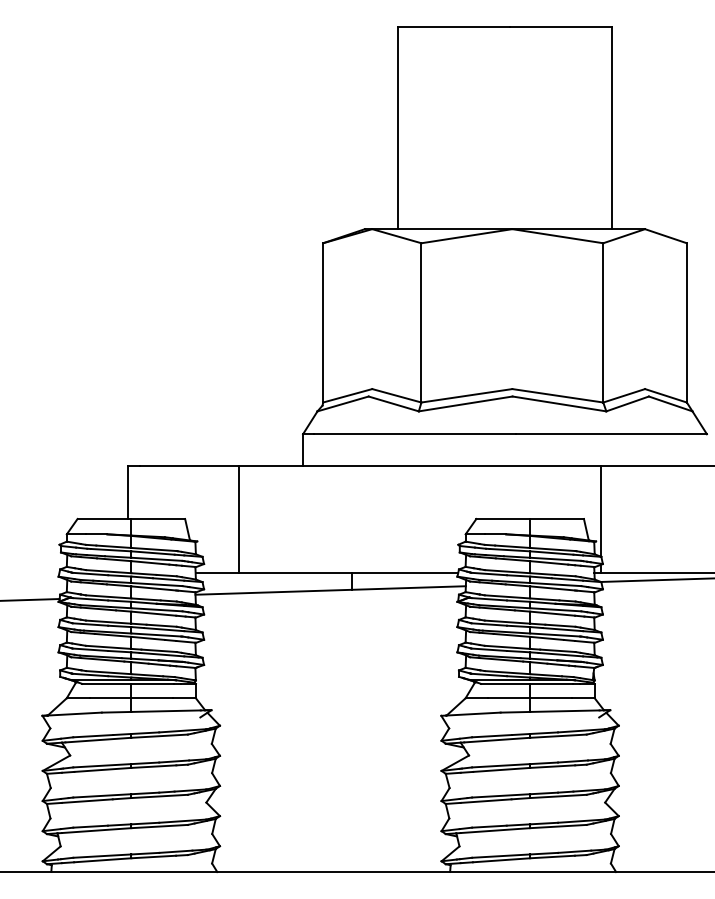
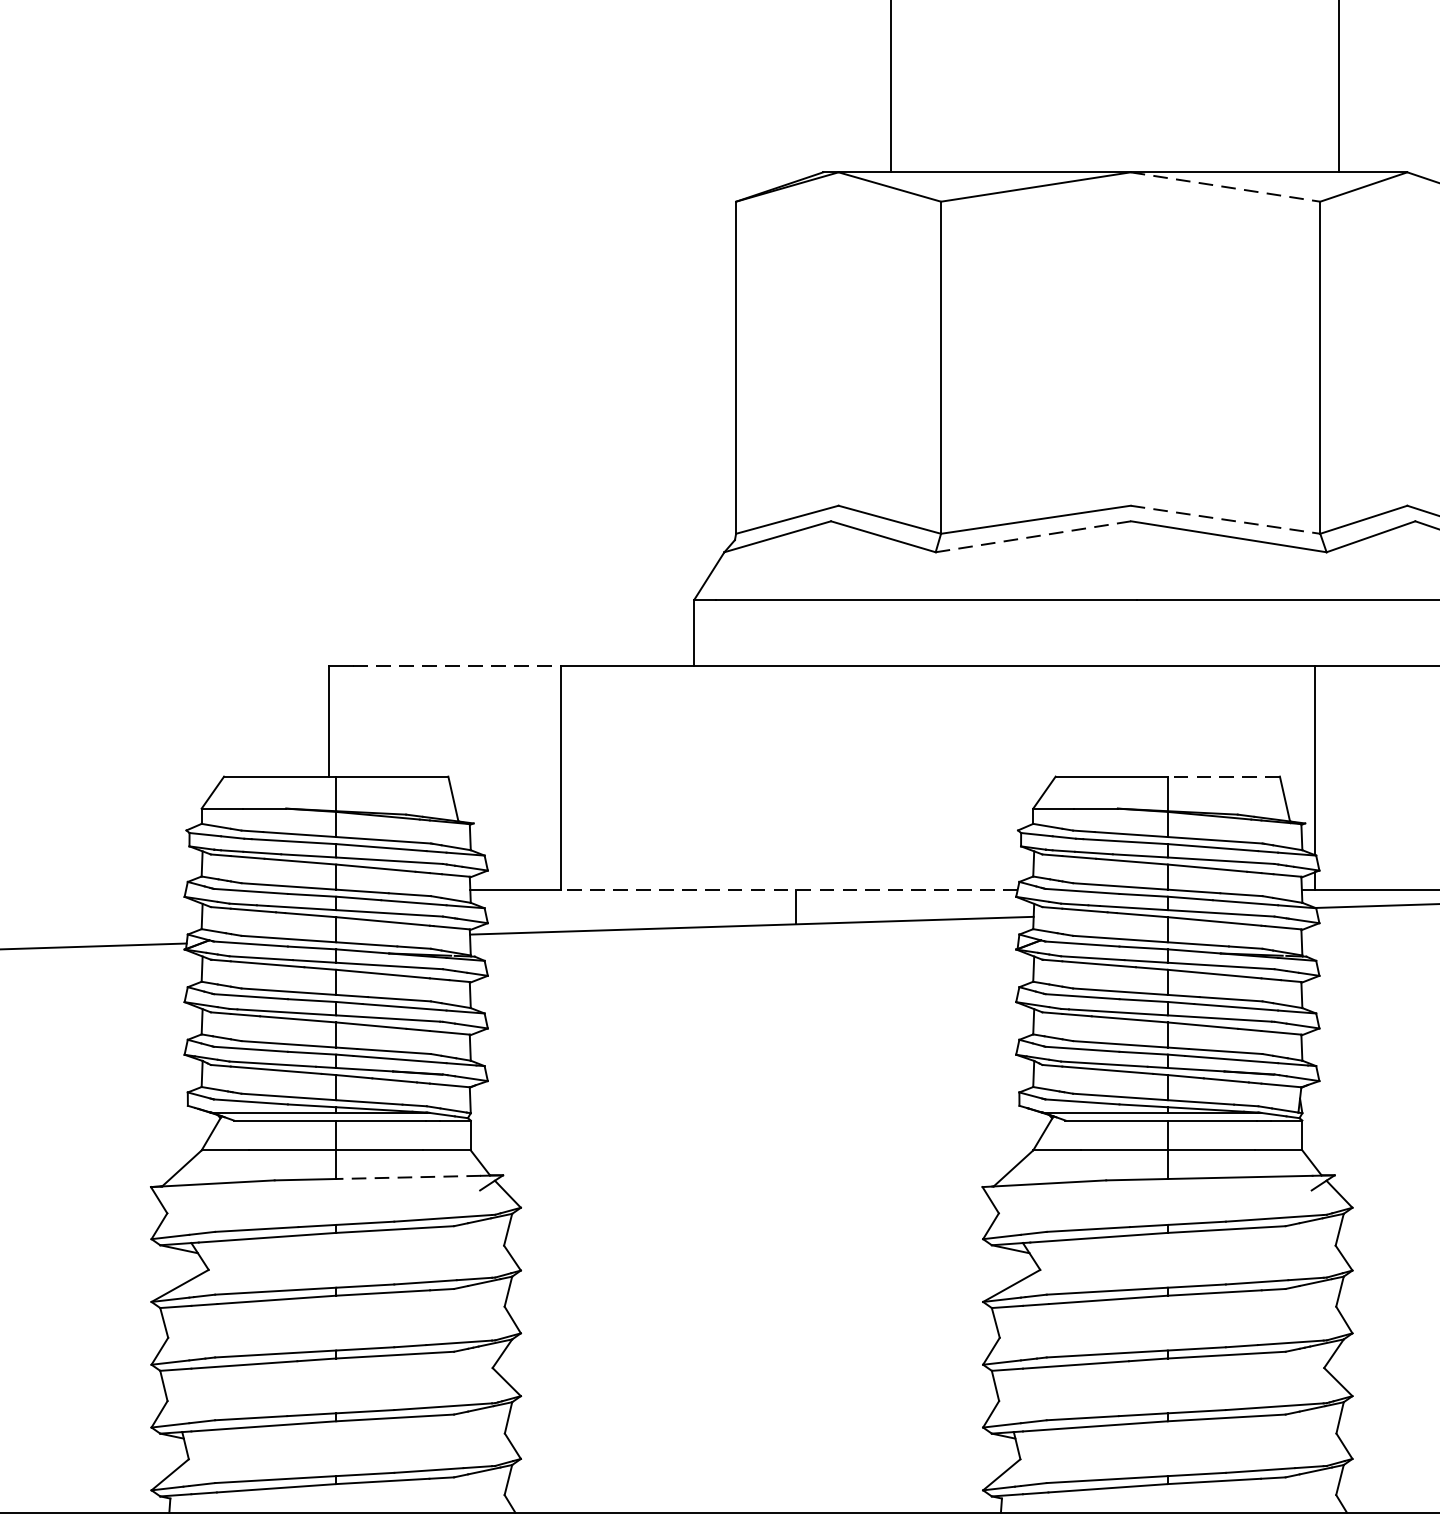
line: (558, 236) -> (1226, 187), solid -> dashed
line: (557, 395) -> (1224, 519), solid -> dashed
line: (466, 403) -> (1035, 535), solid -> dashed
line: (189, 465) -> (457, 665), solid -> dashed
line: (557, 518) -> (1224, 775), solid -> dashed
line: (348, 573) -> (788, 890), solid -> dashed
line: (166, 711) -> (409, 1178), solid -> dashed

